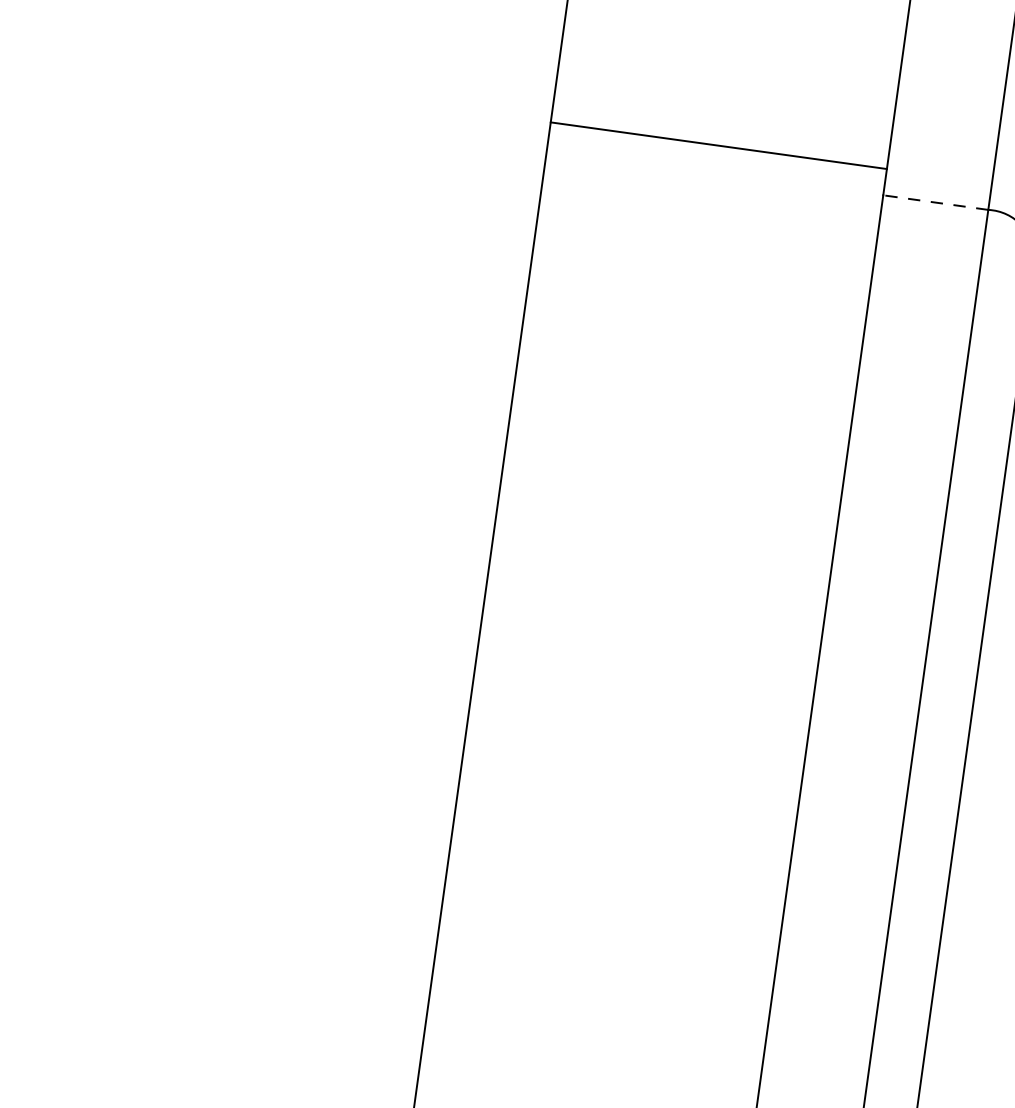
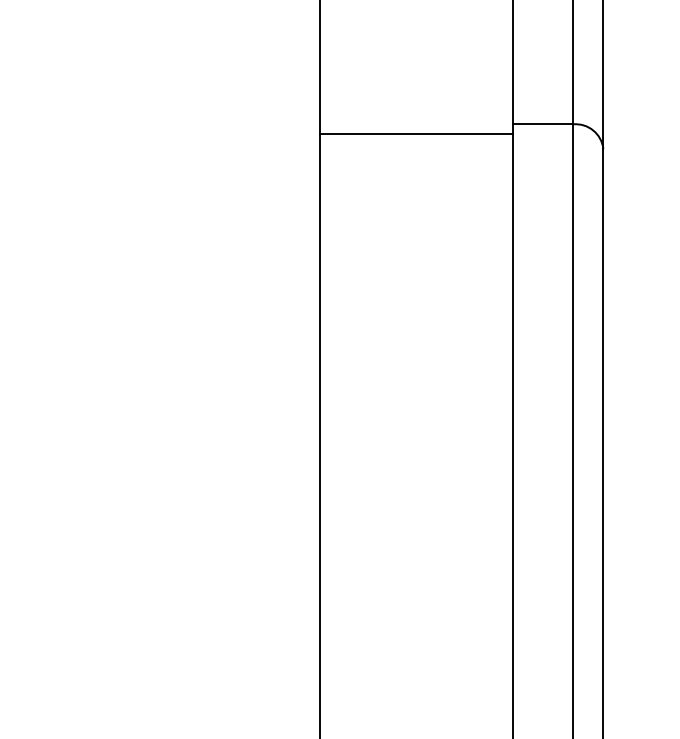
line: (717, 146) -> (415, 134), moved
line: (934, 202) -> (542, 124), dashed -> solid

